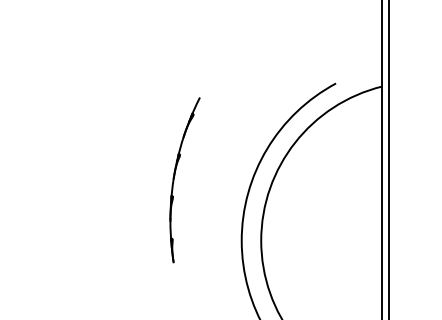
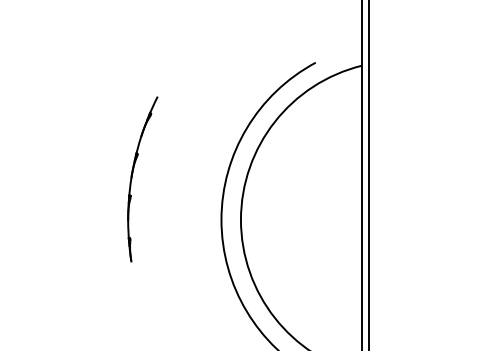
part: (174, 180) -> (132, 179), moved

